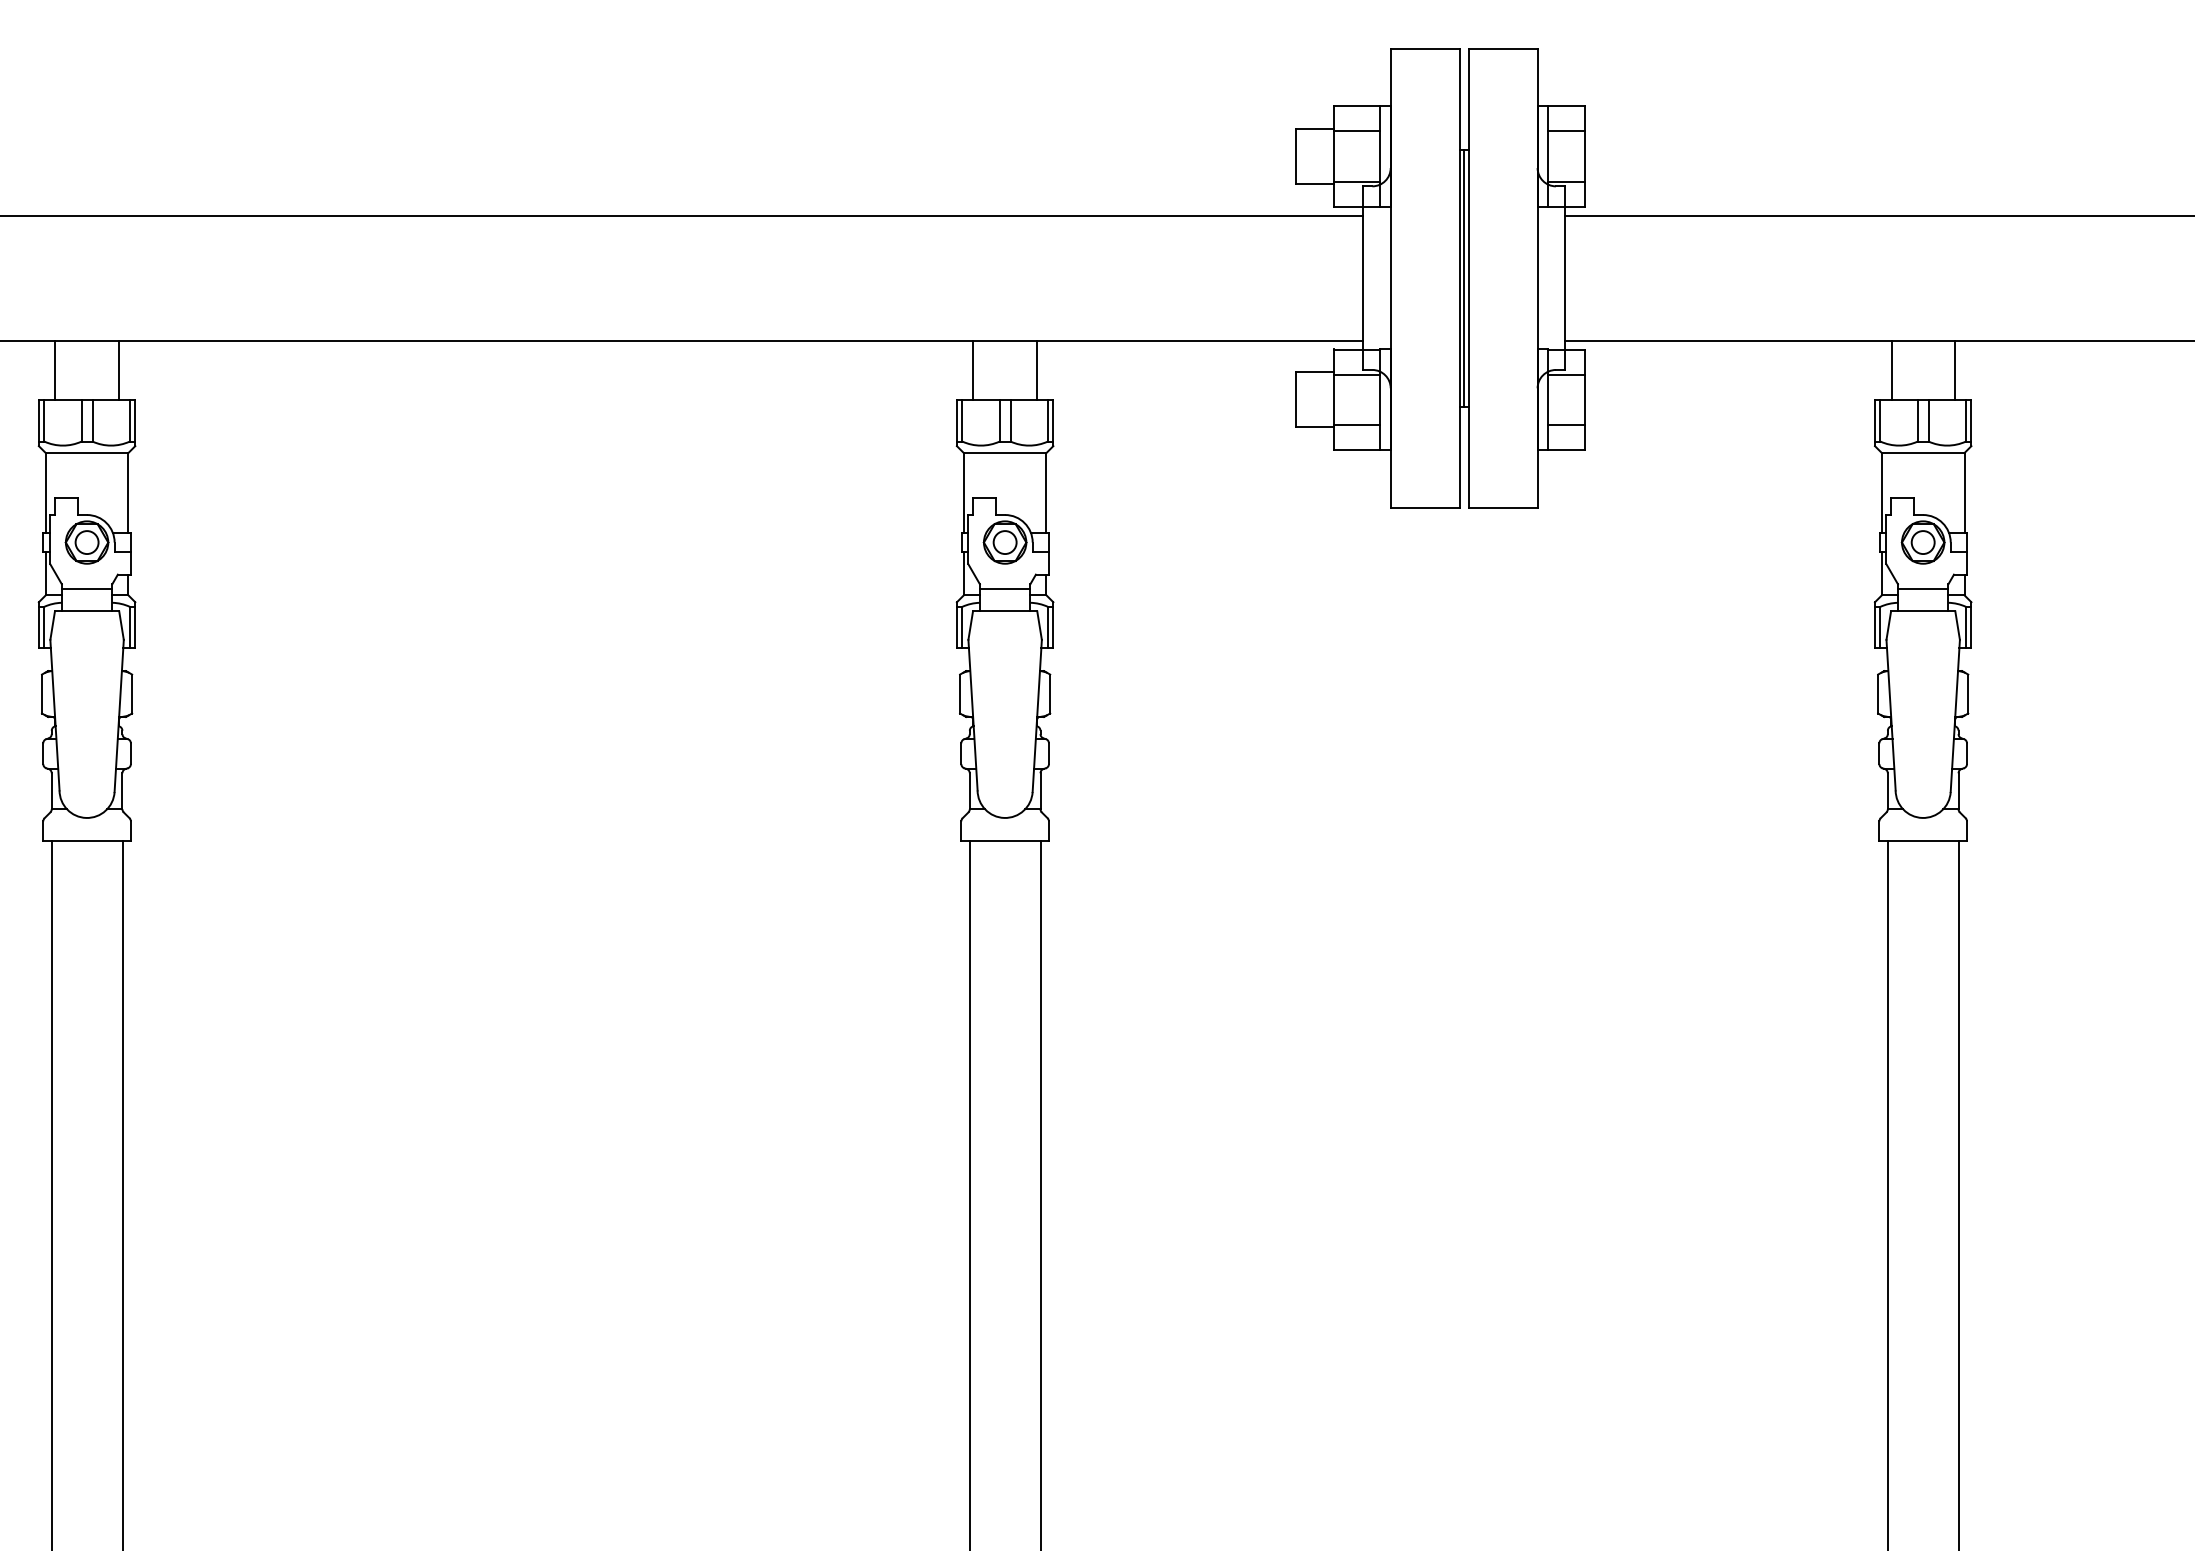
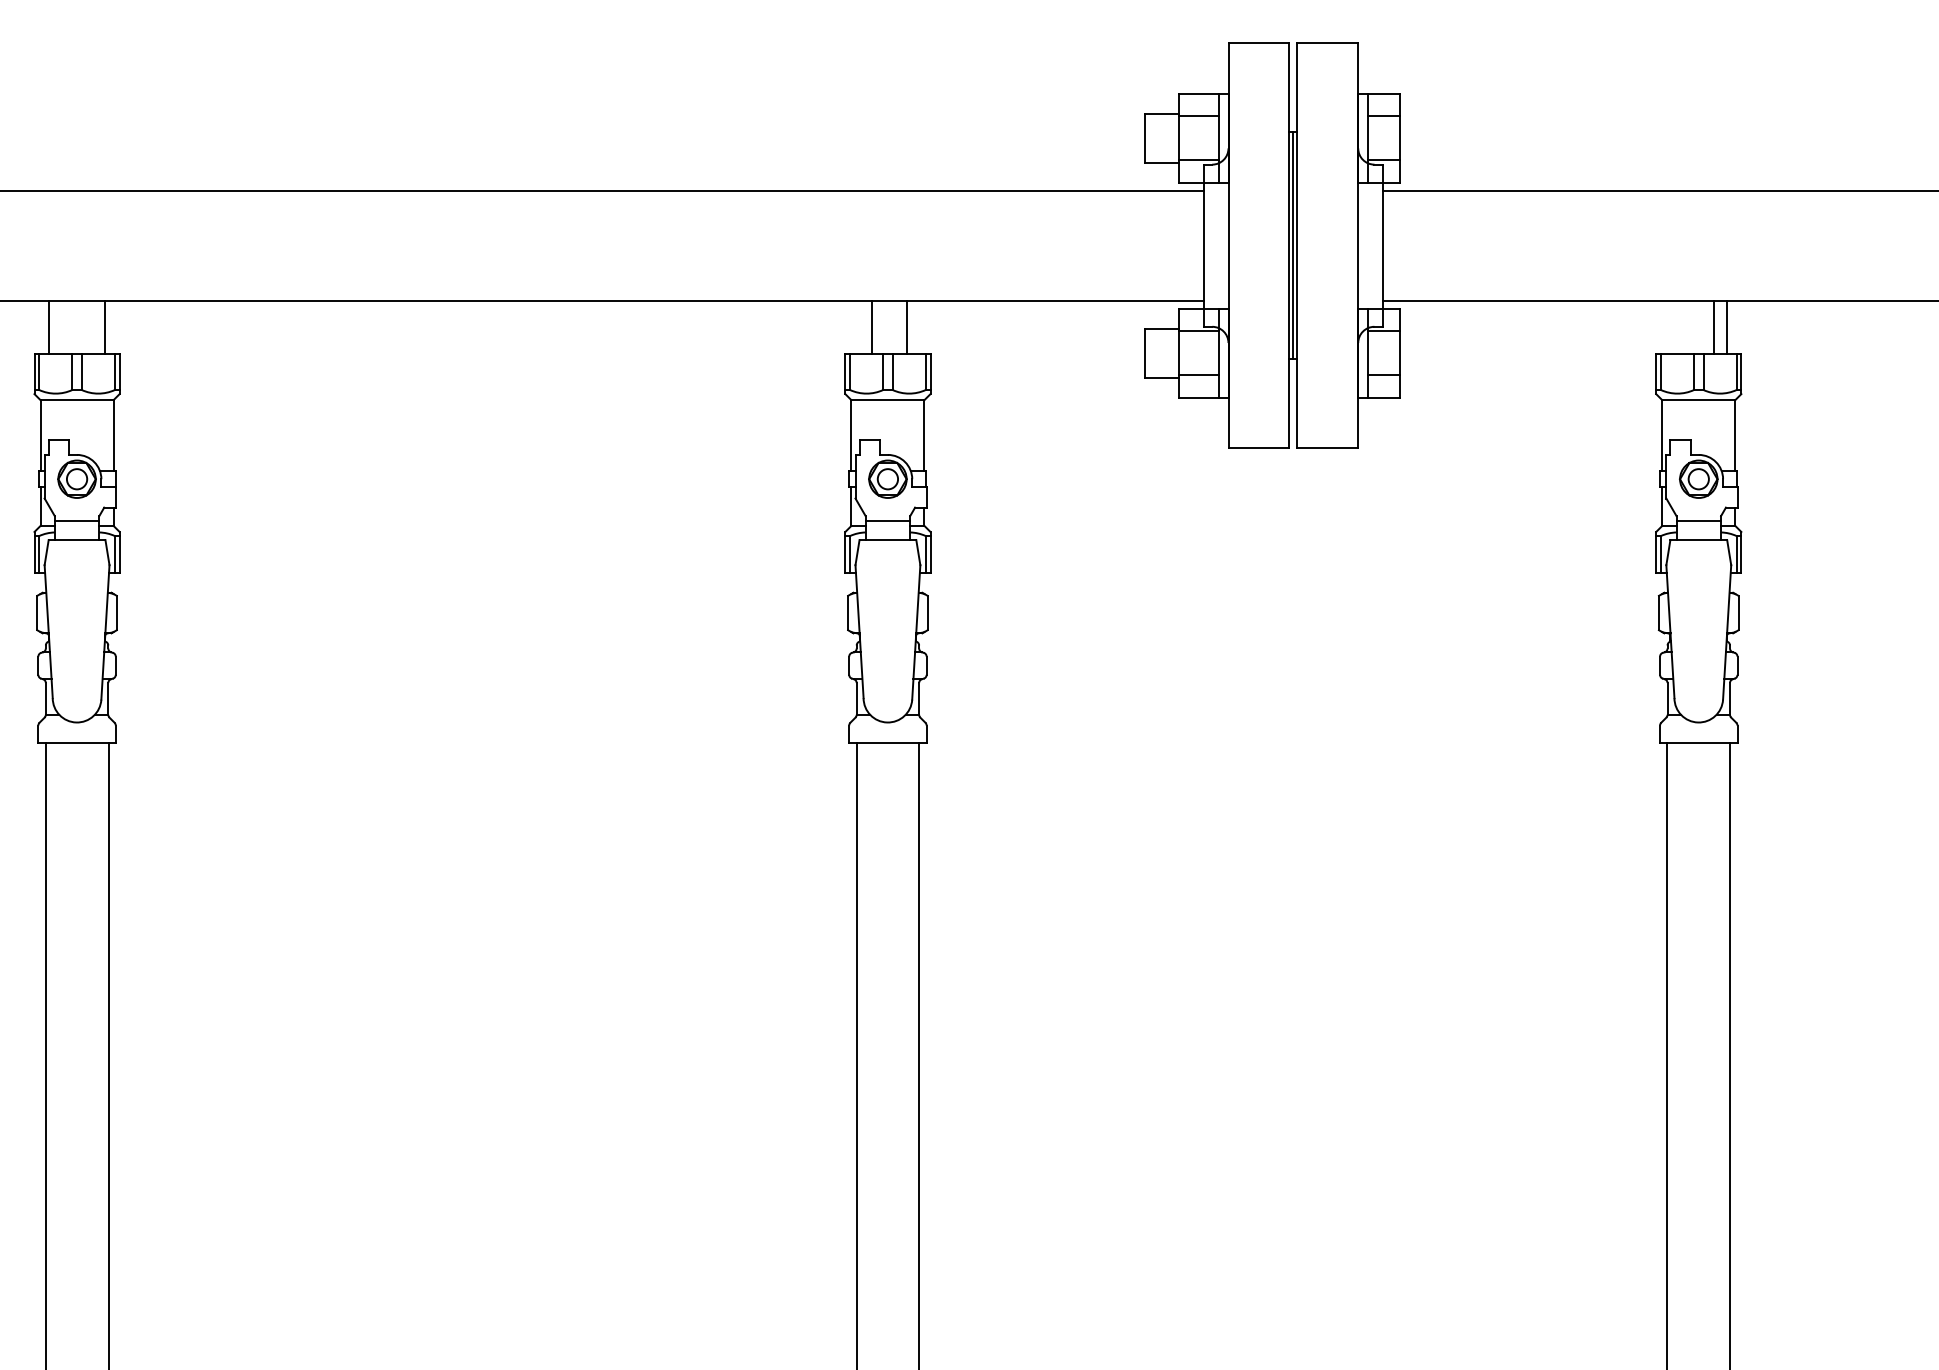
line: (972, 369) -> (906, 326), moved
line: (1036, 369) -> (871, 326), moved
line: (1891, 369) -> (1713, 326), moved

